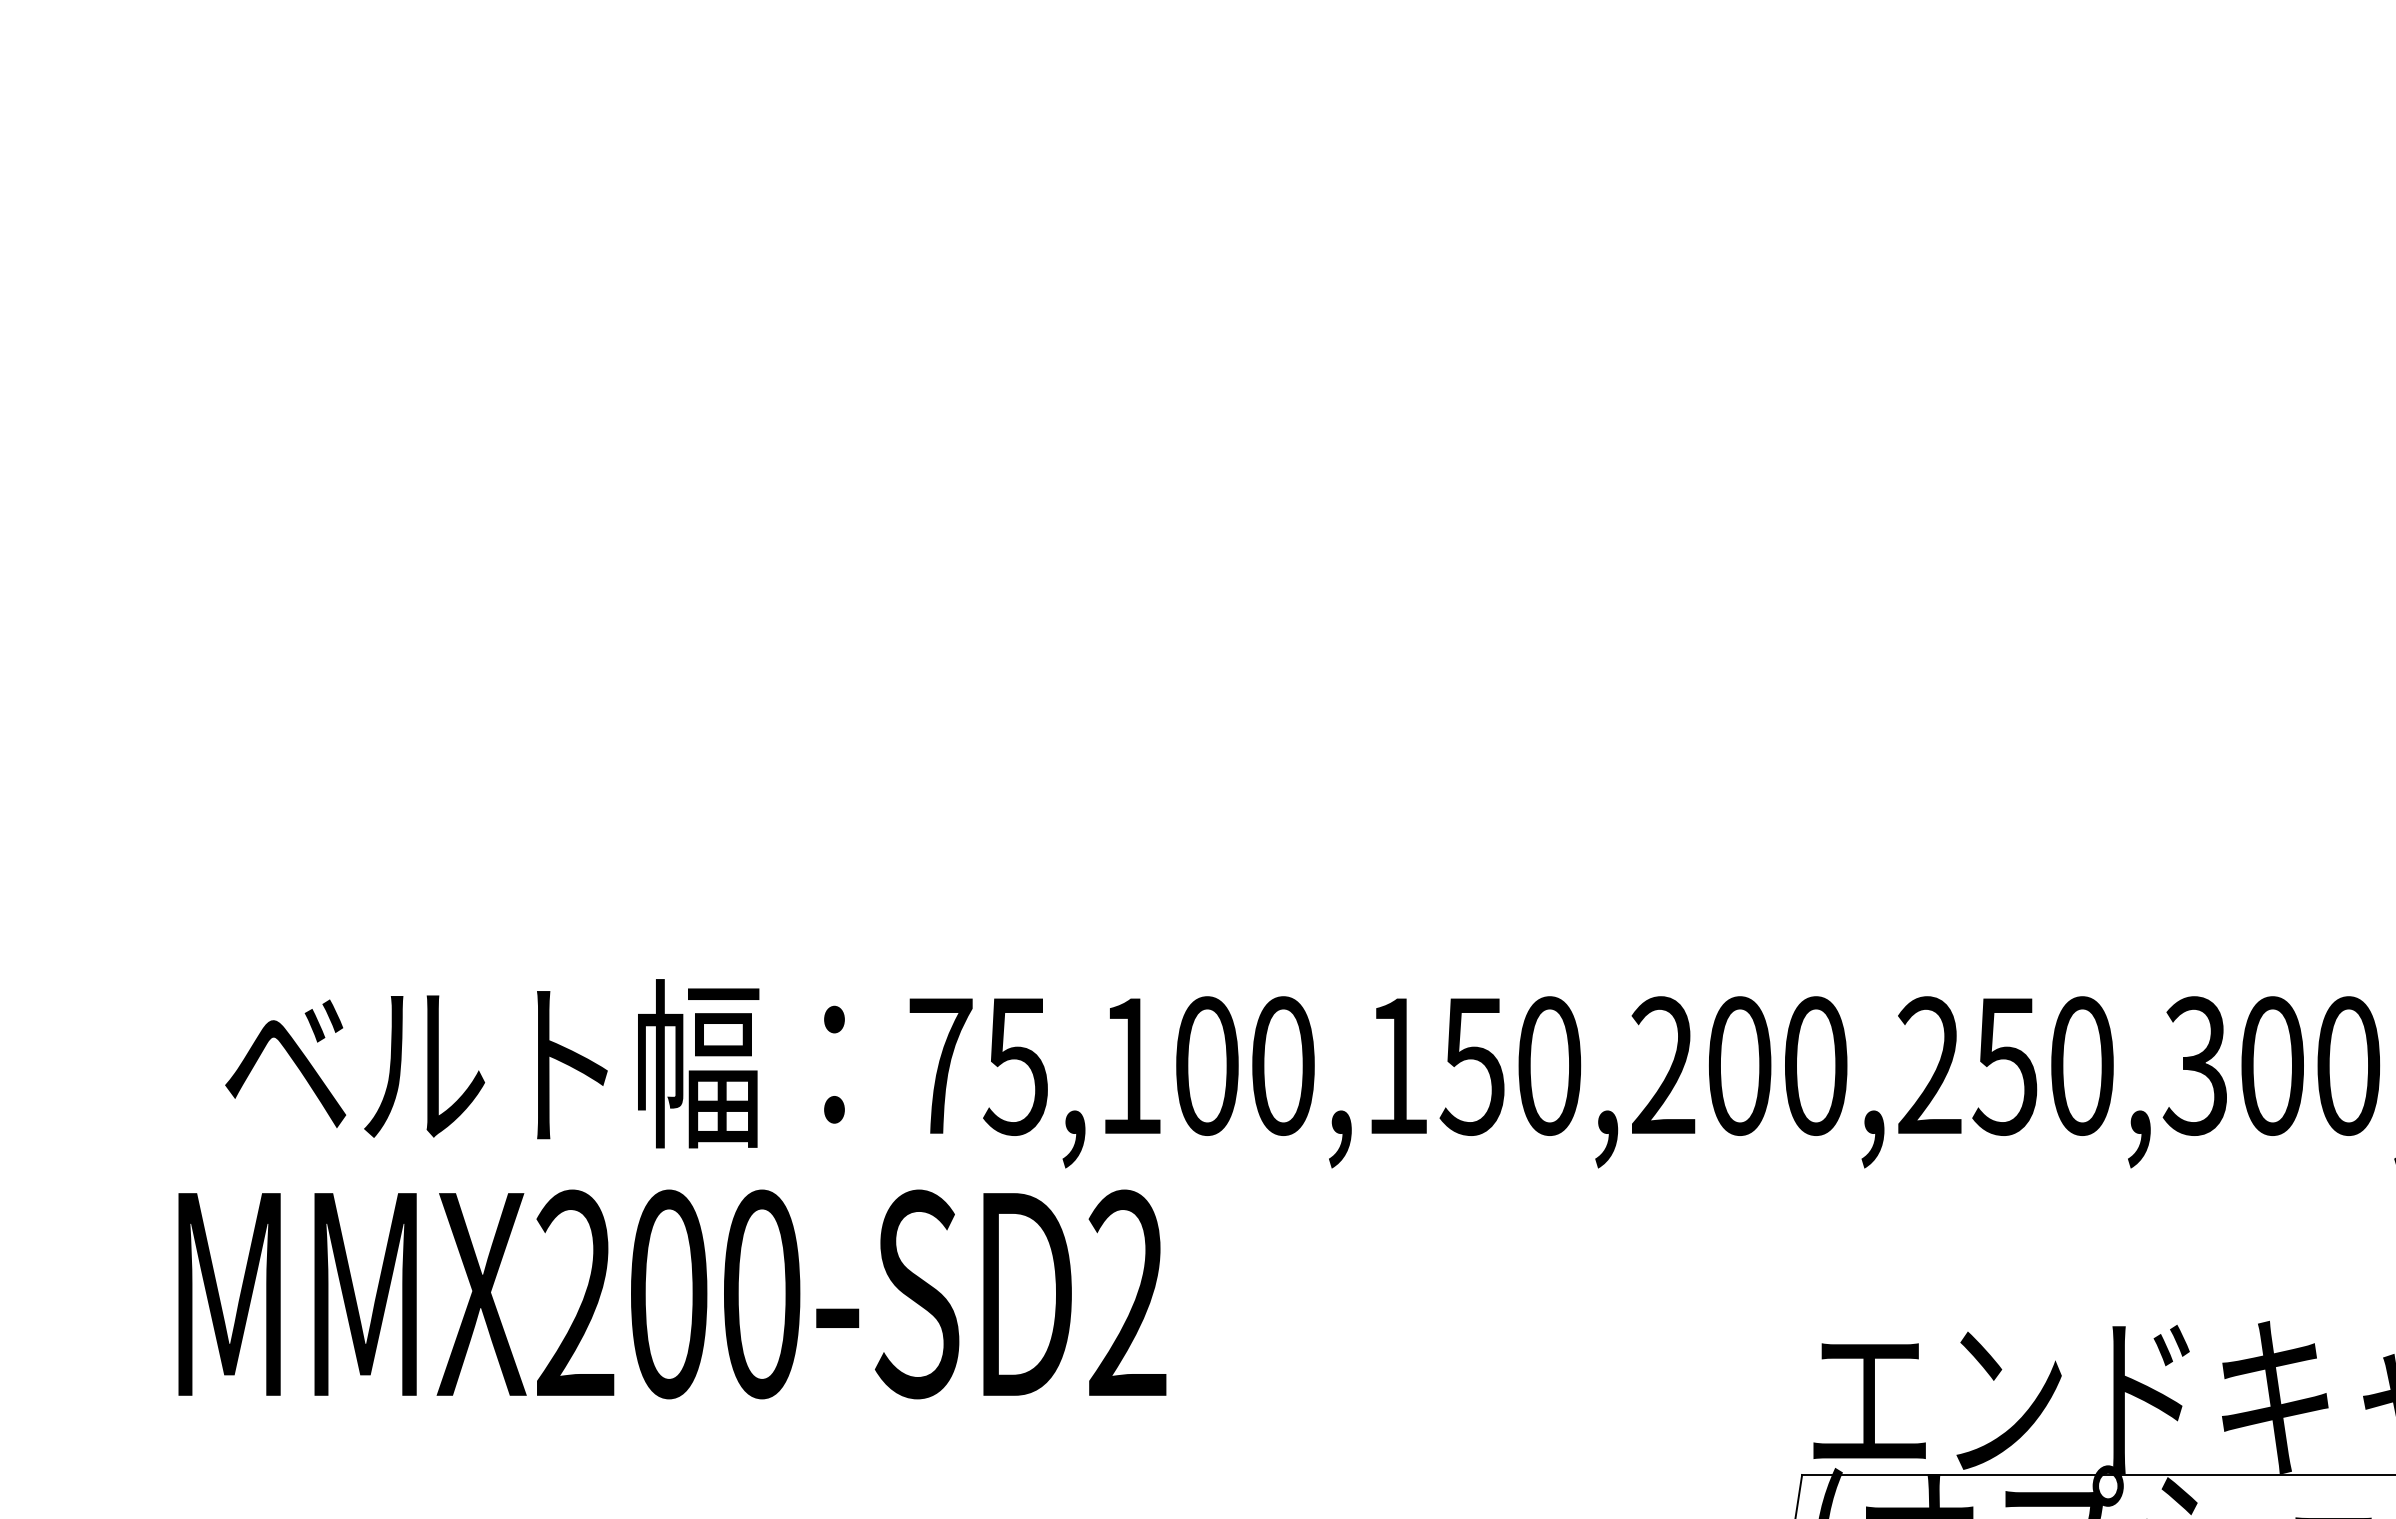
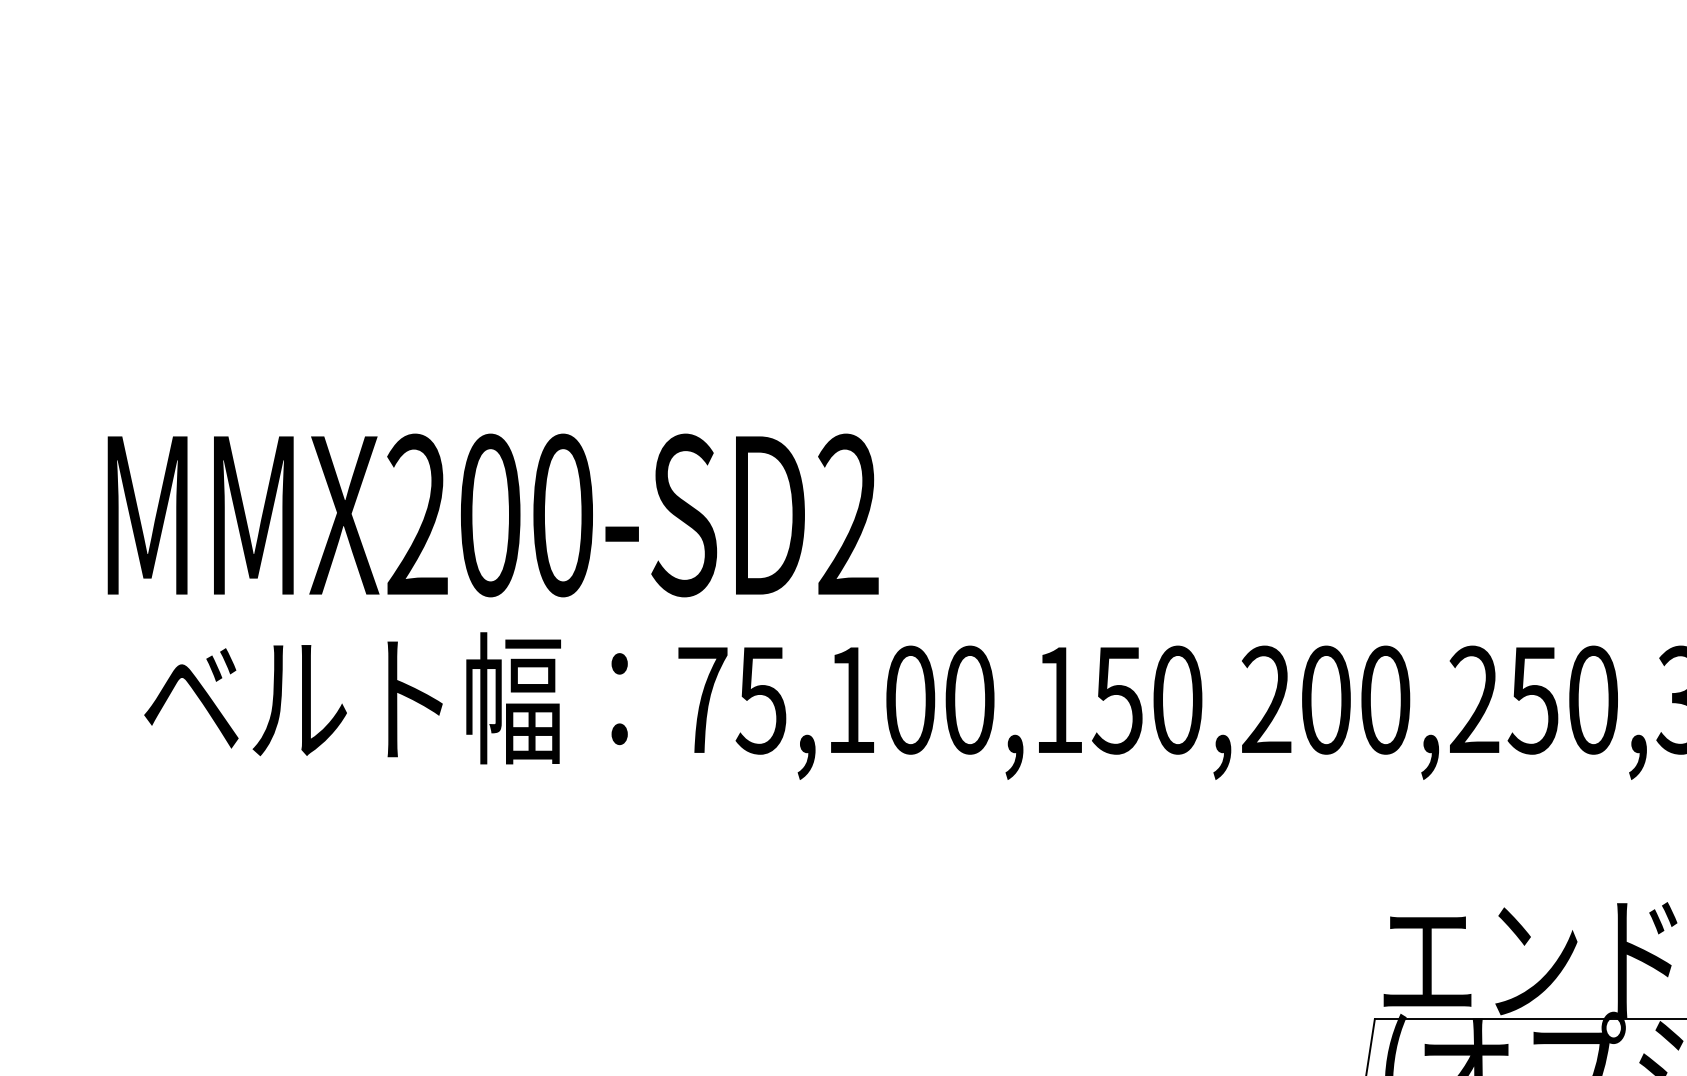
text: (672, 1294) -> (493, 515), moved

